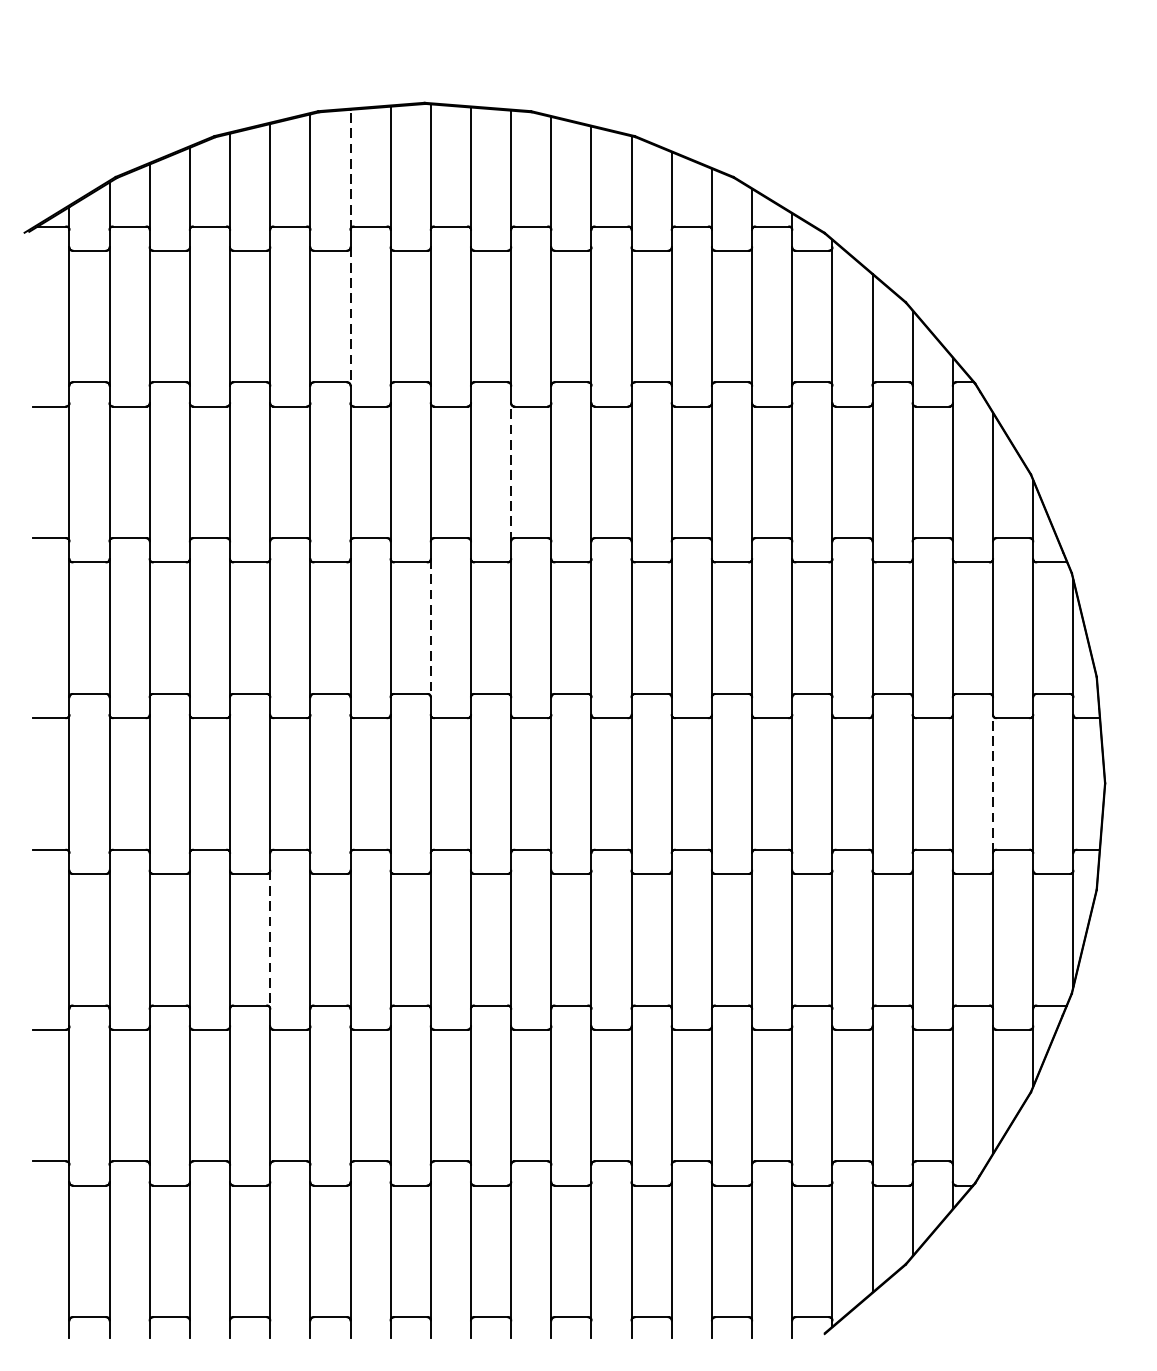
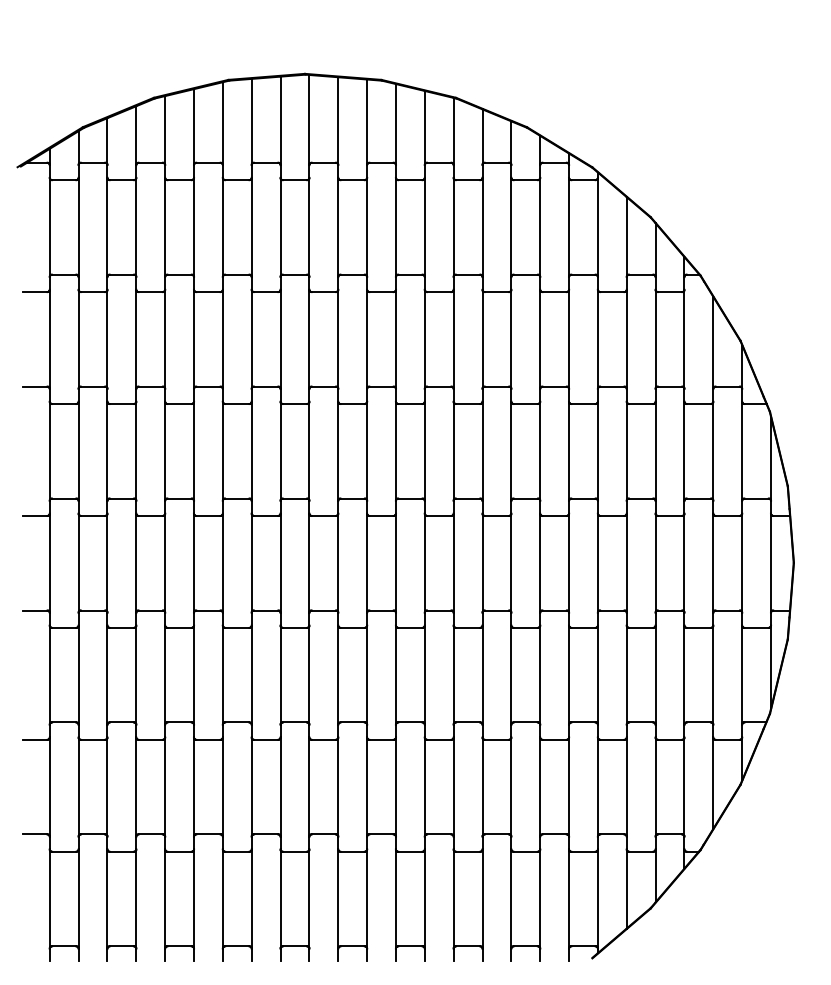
line: (350, 169) -> (251, 121), dashed -> solid
line: (350, 316) -> (251, 227), dashed -> solid
line: (511, 472) -> (367, 339), dashed -> solid
line: (430, 628) -> (309, 451), dashed -> solid
line: (993, 784) -> (713, 563), dashed -> solid
line: (270, 940) -> (194, 675), dashed -> solid

